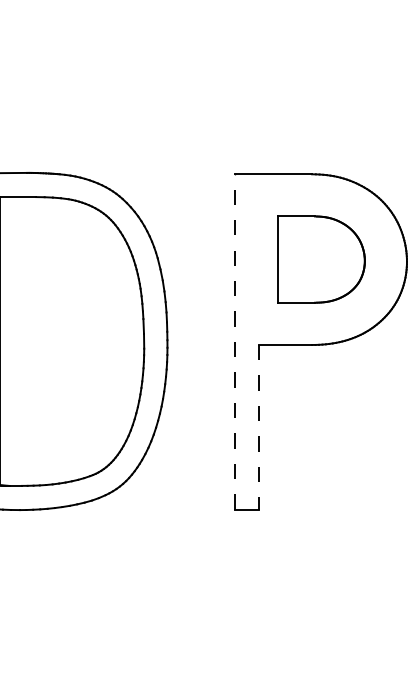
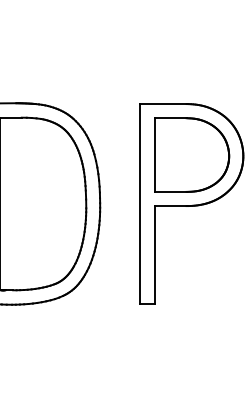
part: (321, 258) -> (192, 154), size x1.43
line: (234, 340) -> (140, 203), dashed -> solid
line: (258, 427) -> (154, 255), dashed -> solid

